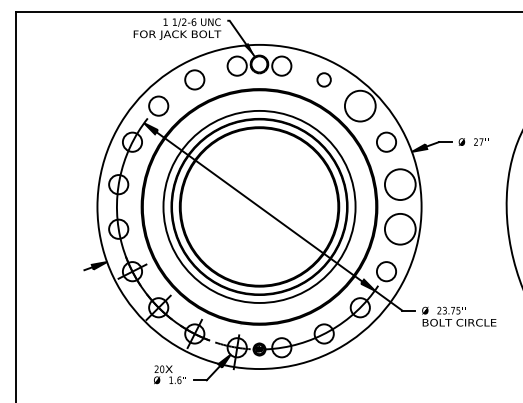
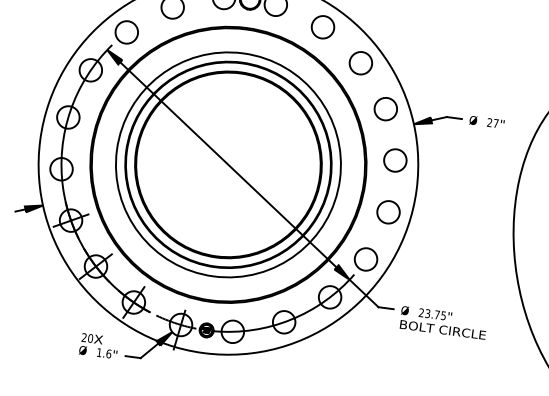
circle: (323, 79) -> (322, 26), size x1.43
circle: (359, 105) -> (360, 62), size x0.62
circle: (399, 184) -> (394, 160), size x0.62
circle: (399, 228) -> (387, 211), size x0.62

